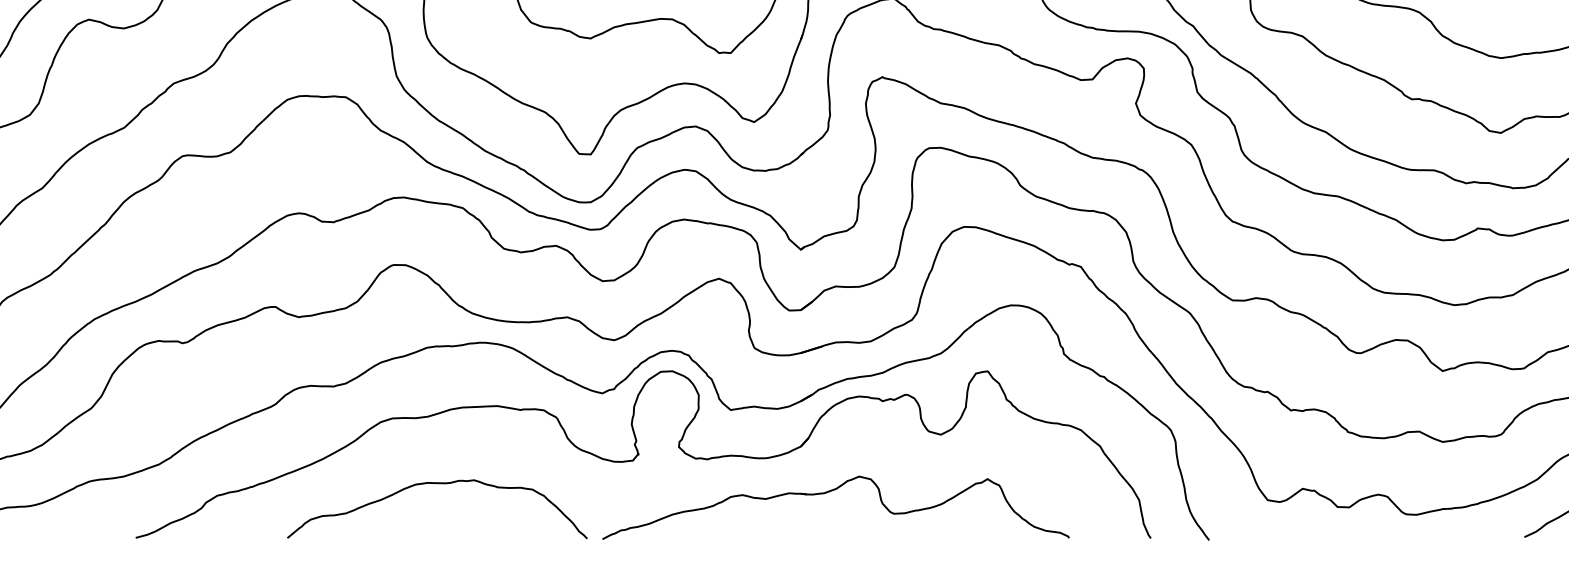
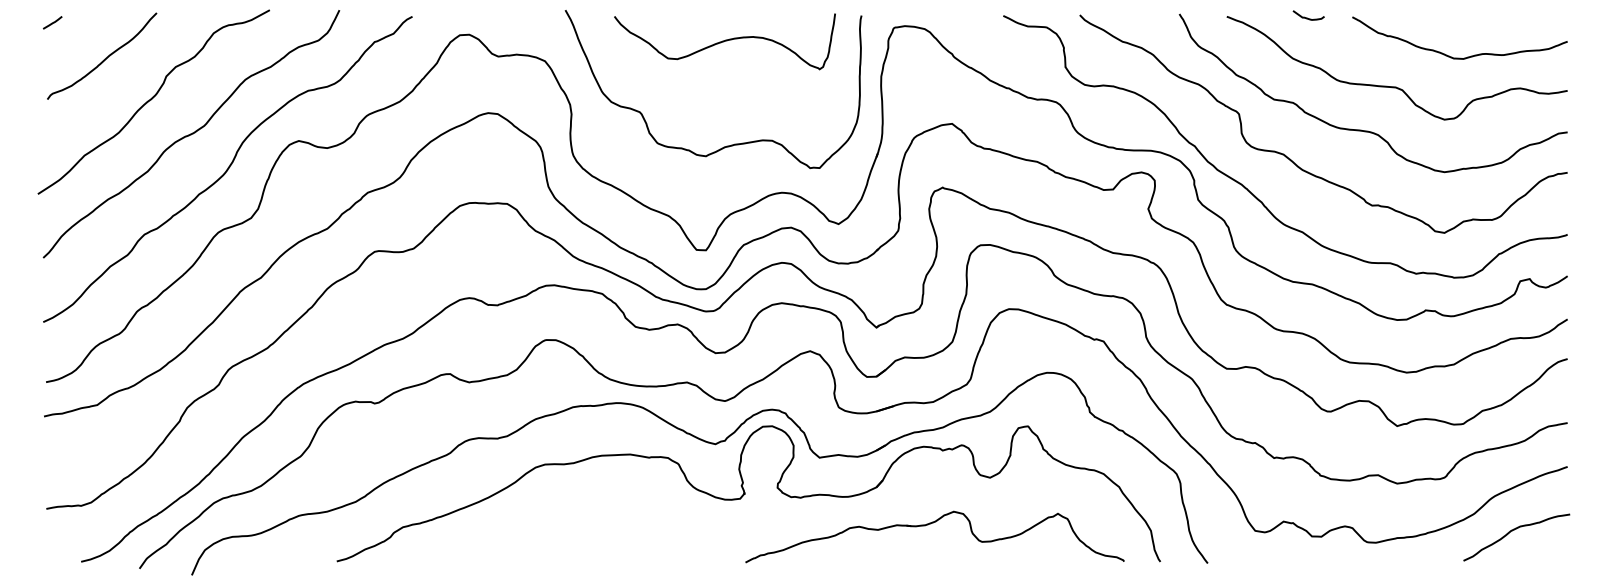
curve: (443, 484) -> (586, 518), removed
part: (828, 493) -> (928, 525), moved

